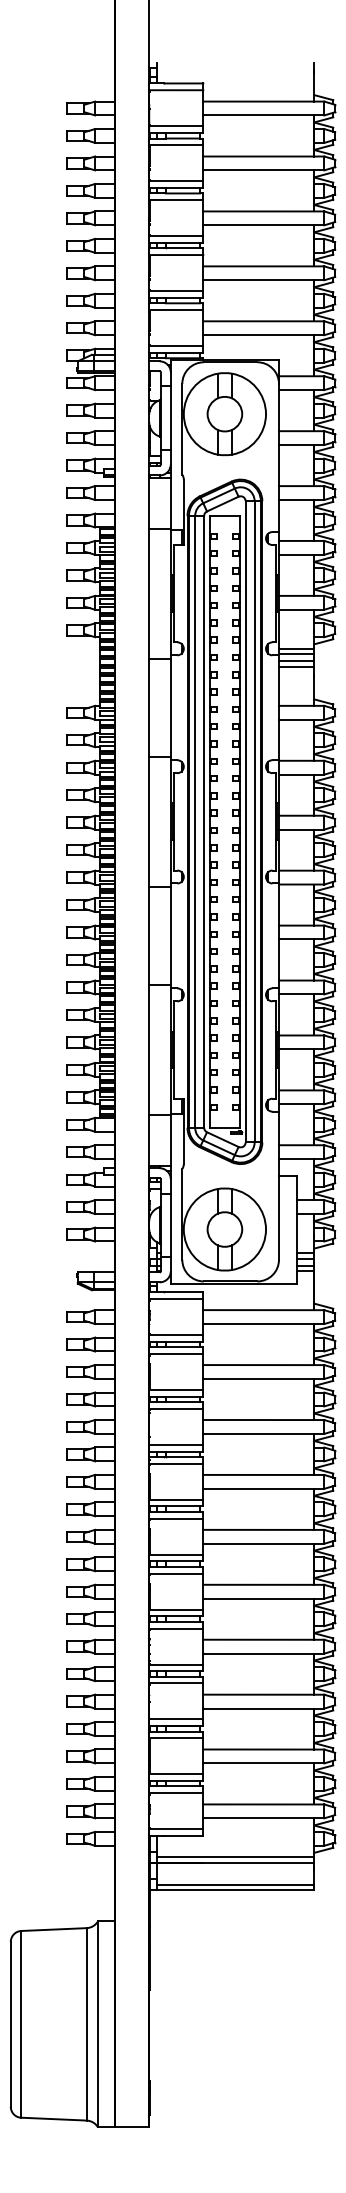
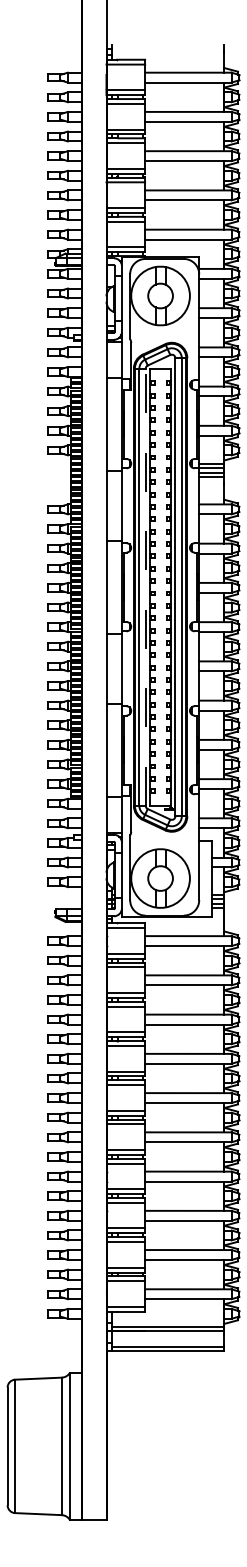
line: (203, 822) -> (145, 587), solid -> dashed

